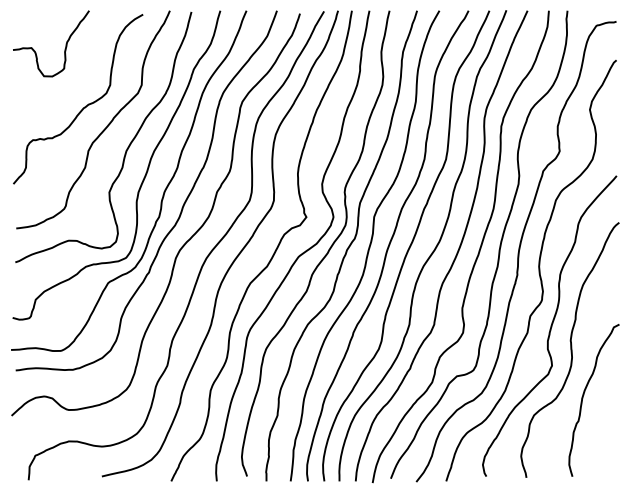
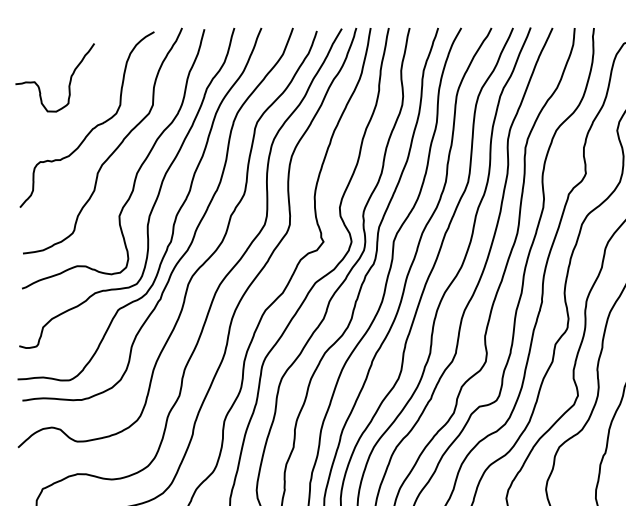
curve: (65, 43) -> (69, 77), moved

